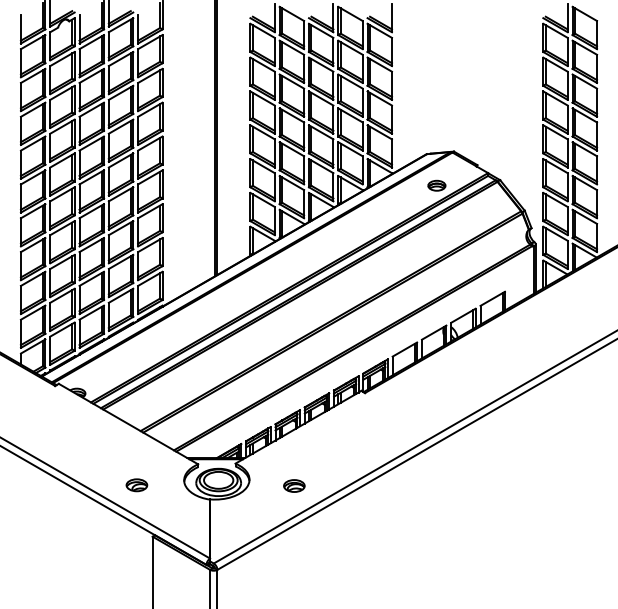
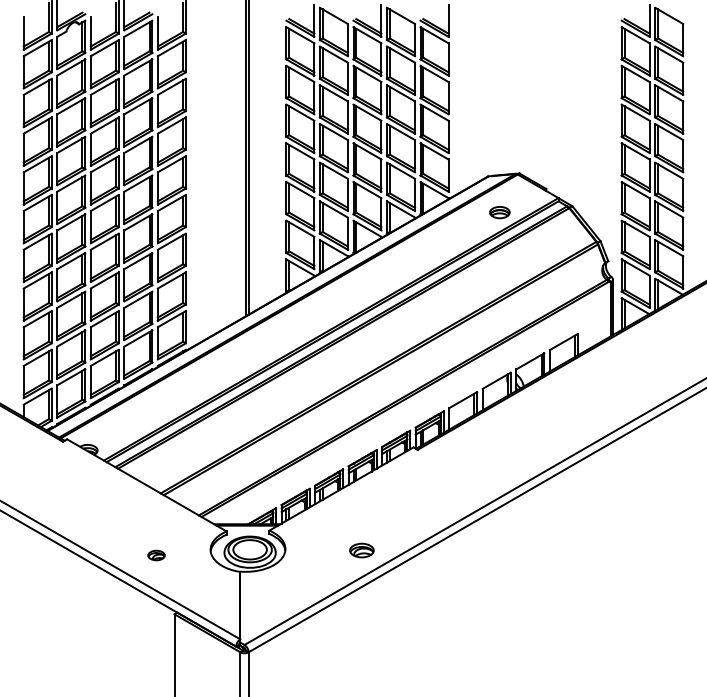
part: (136, 485) -> (156, 555), size x0.7
part: (294, 485) -> (362, 549), moved

